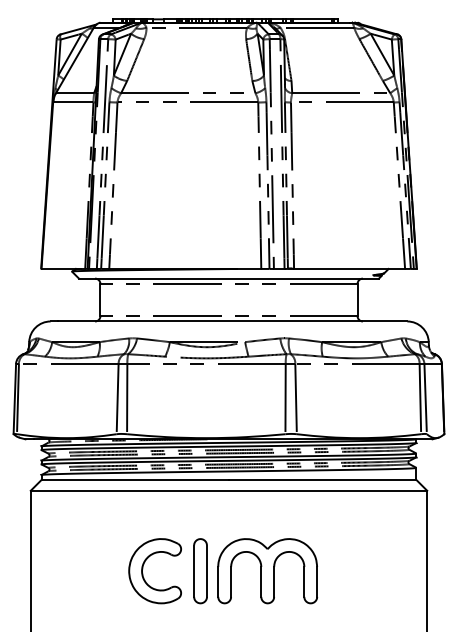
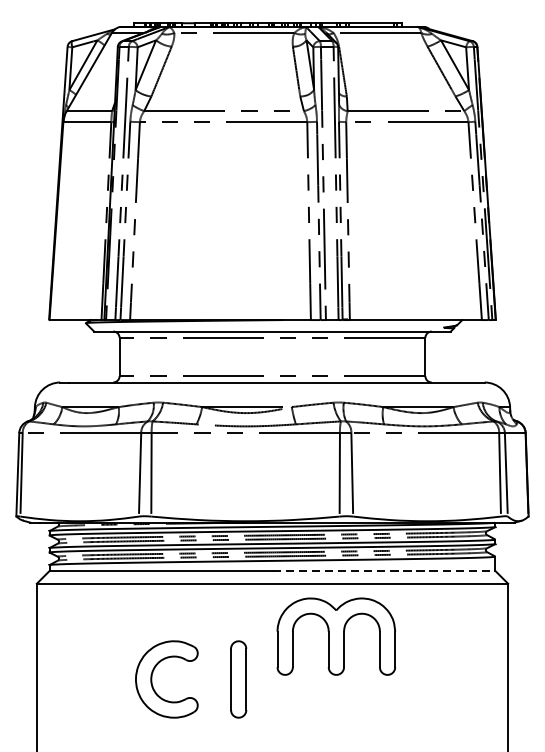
line: (322, 480) -> (383, 571), solid -> dashed
part: (267, 571) -> (336, 637), moved
part: (143, 573) -> (152, 682), moved

